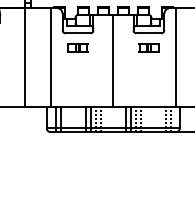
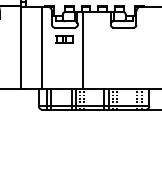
part: (148, 47) -> (123, 39), removed
line: (176, 57) -> (146, 47), removed
line: (113, 60) -> (82, 50), moved

